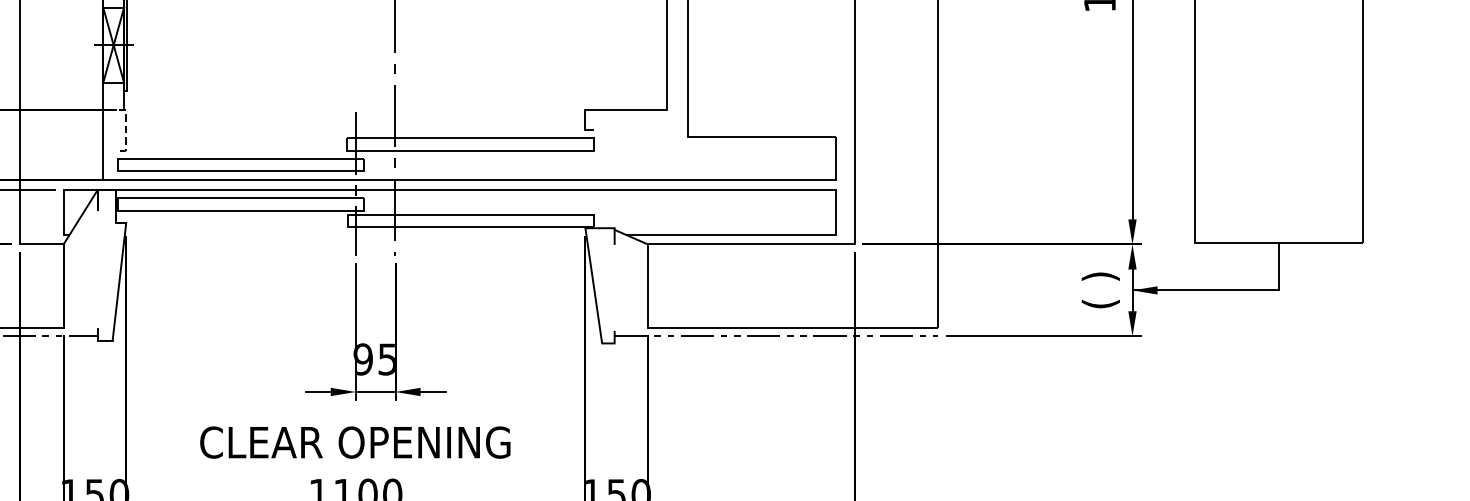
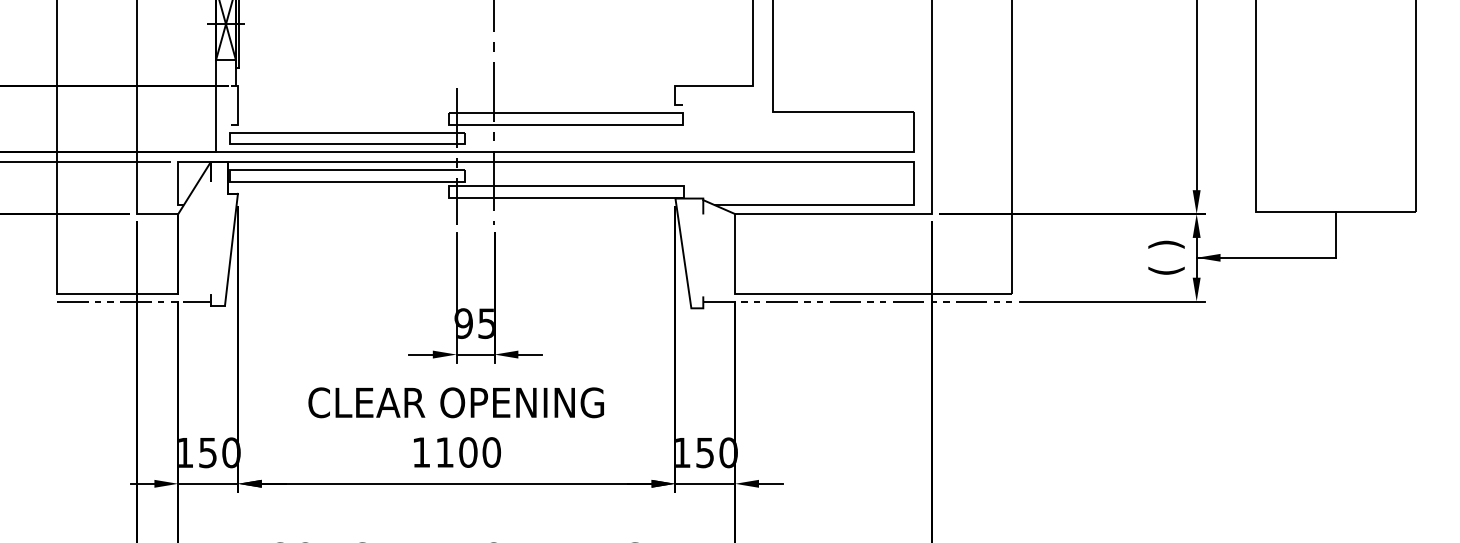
line: (125, 130) -> (237, 105), dashed -> solid

